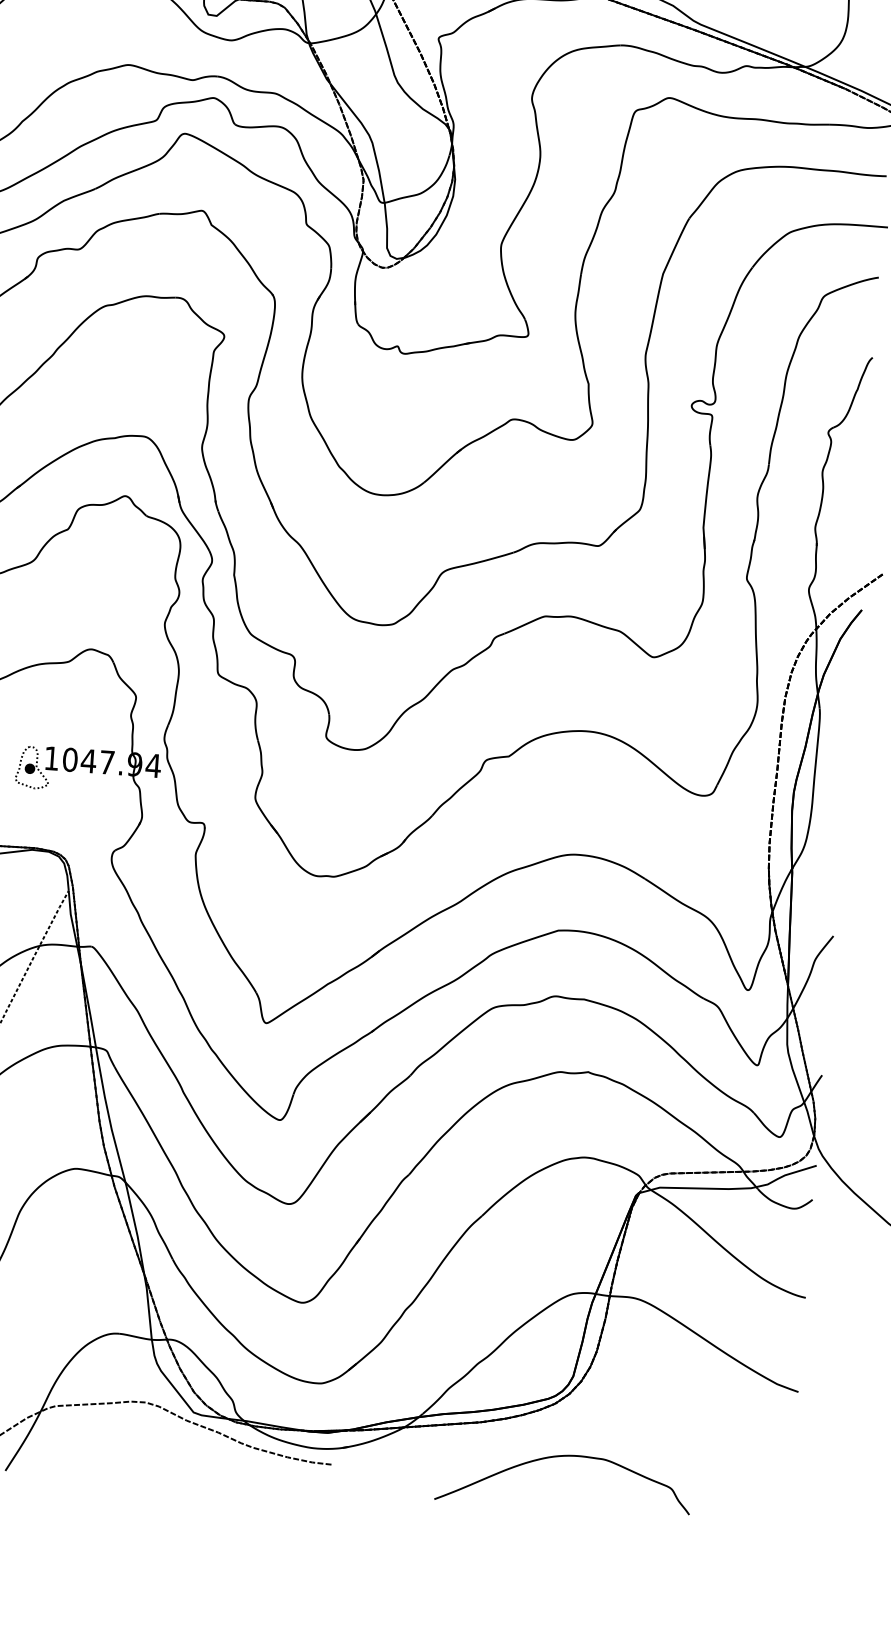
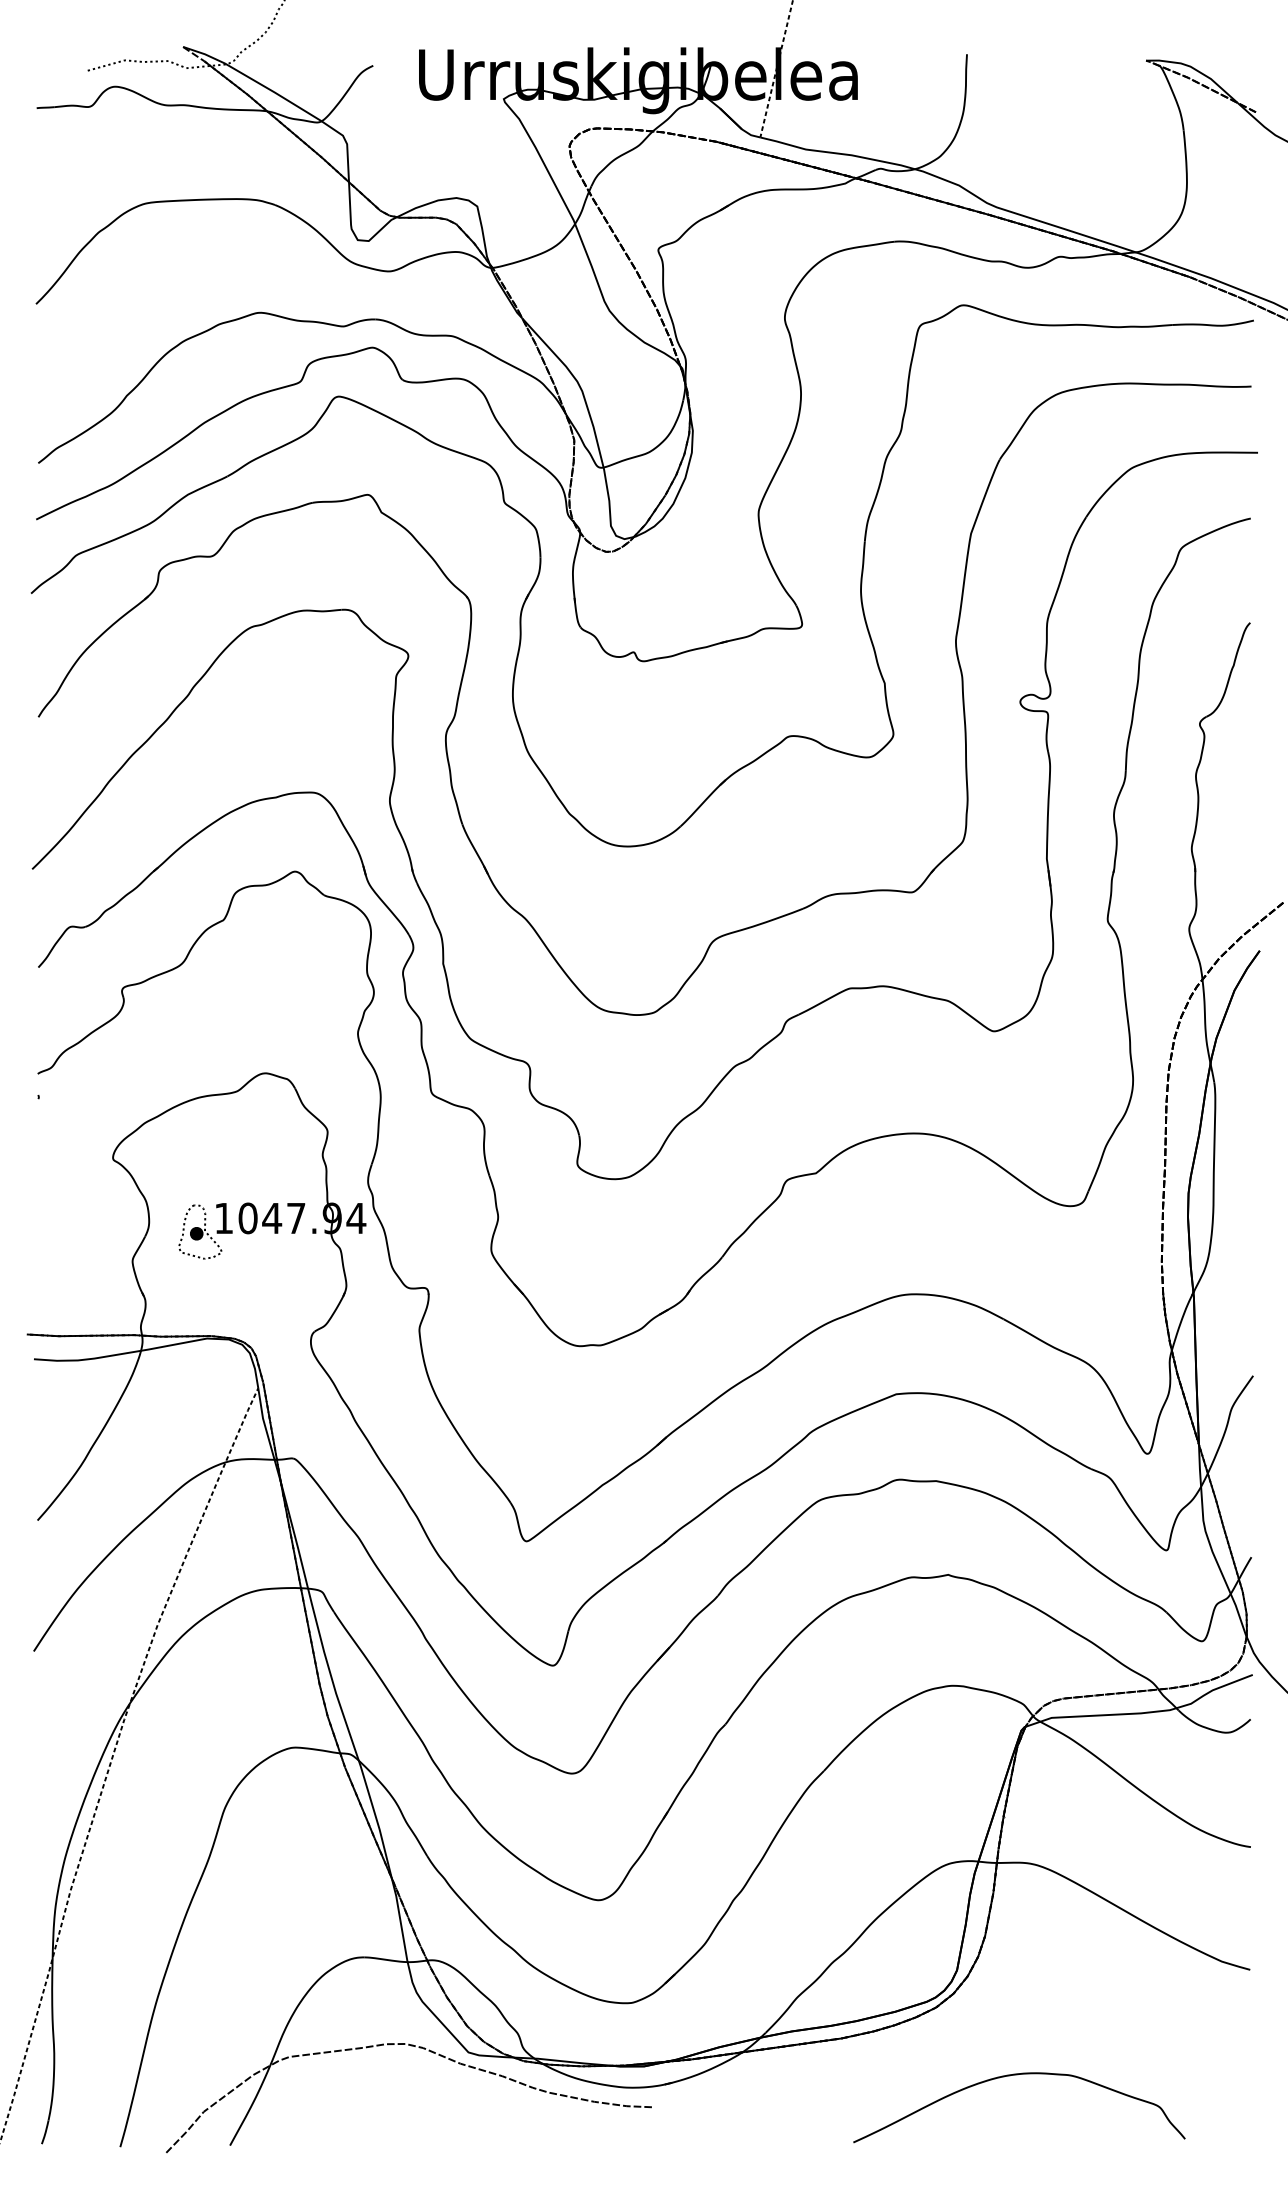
curve: (564, 1456) -> (1017, 2075), moved

